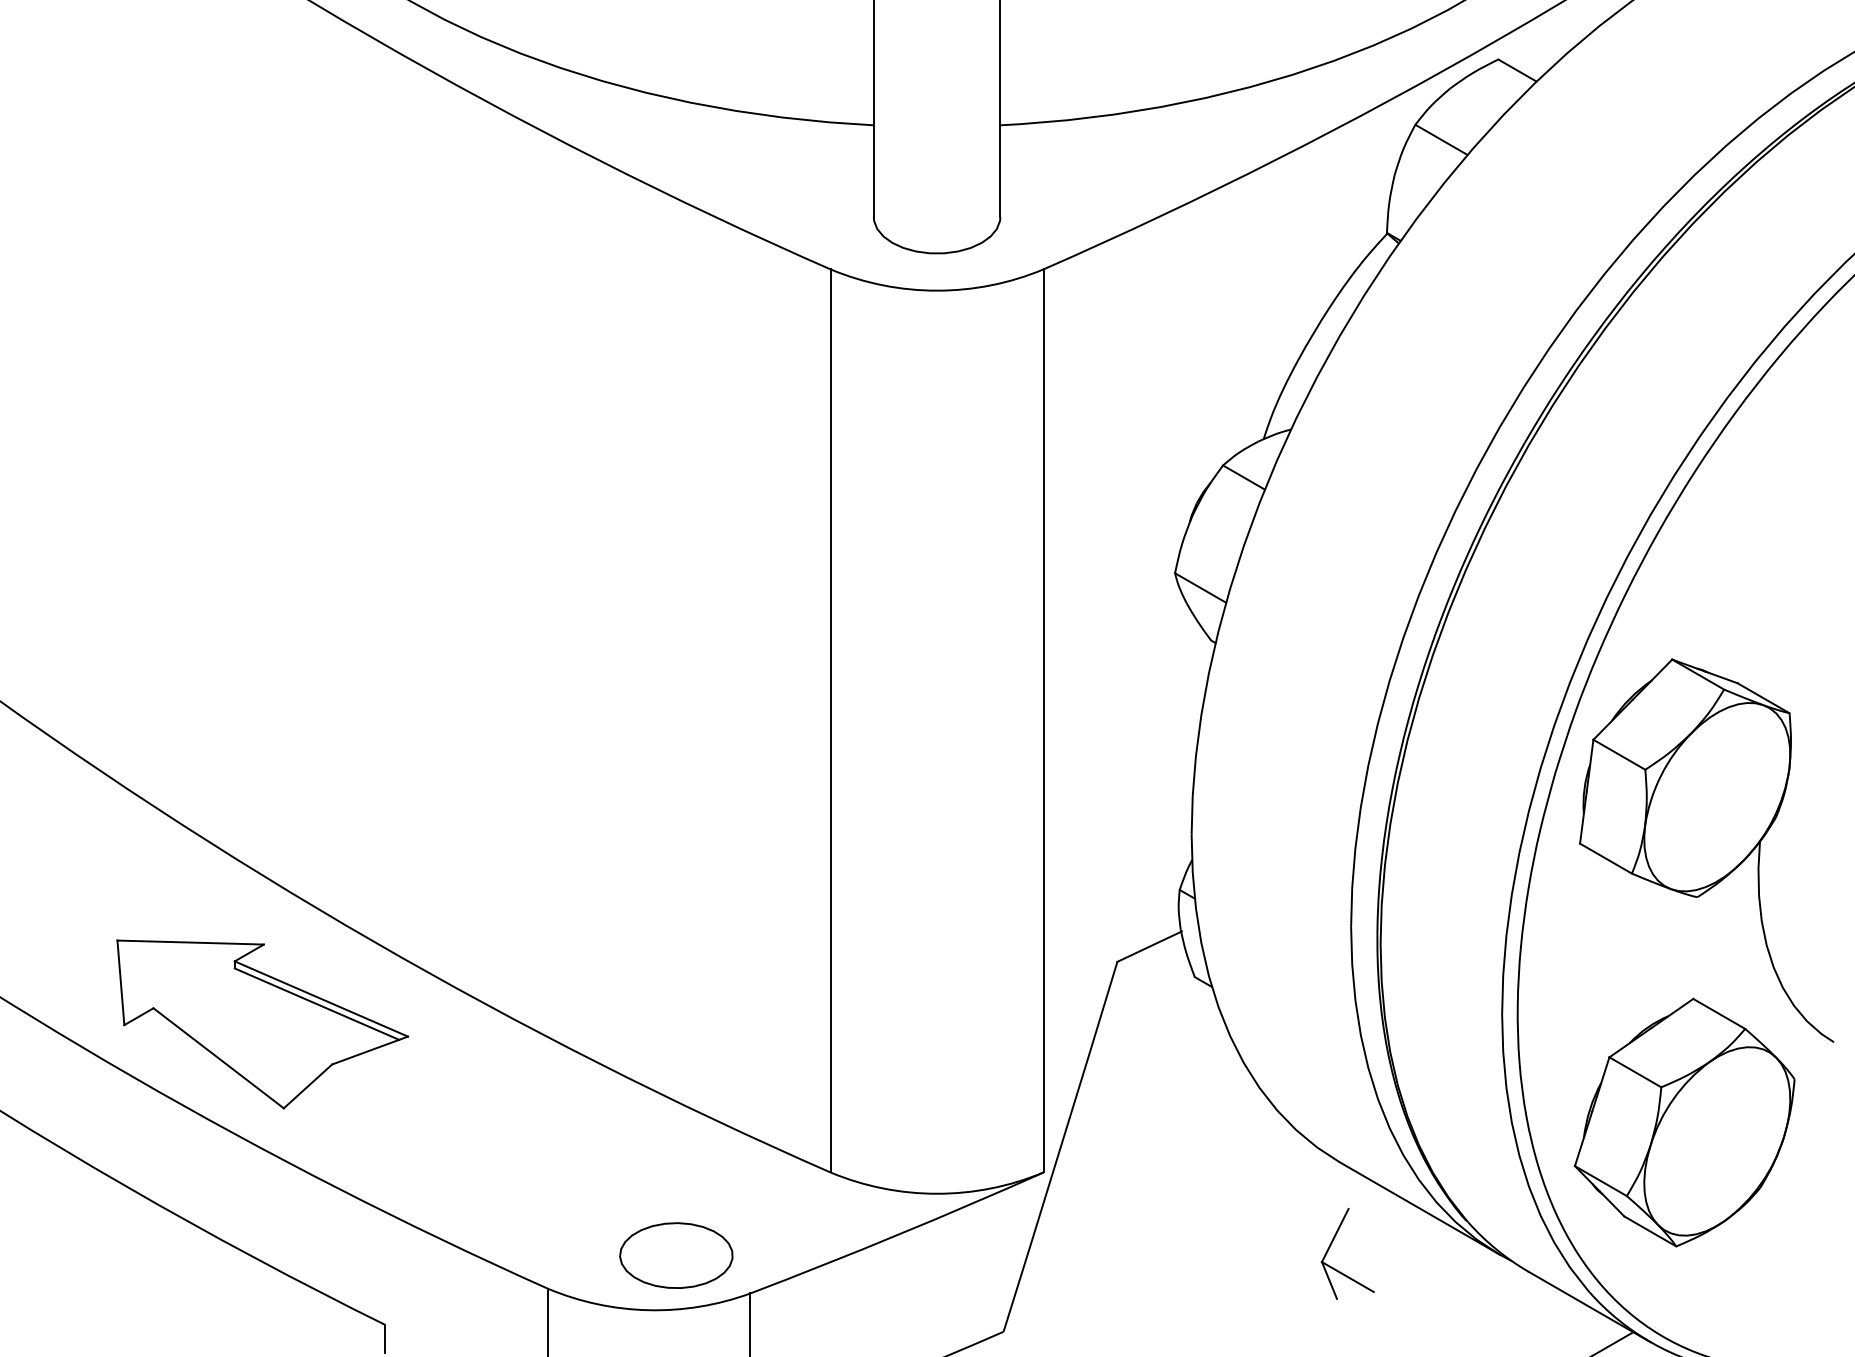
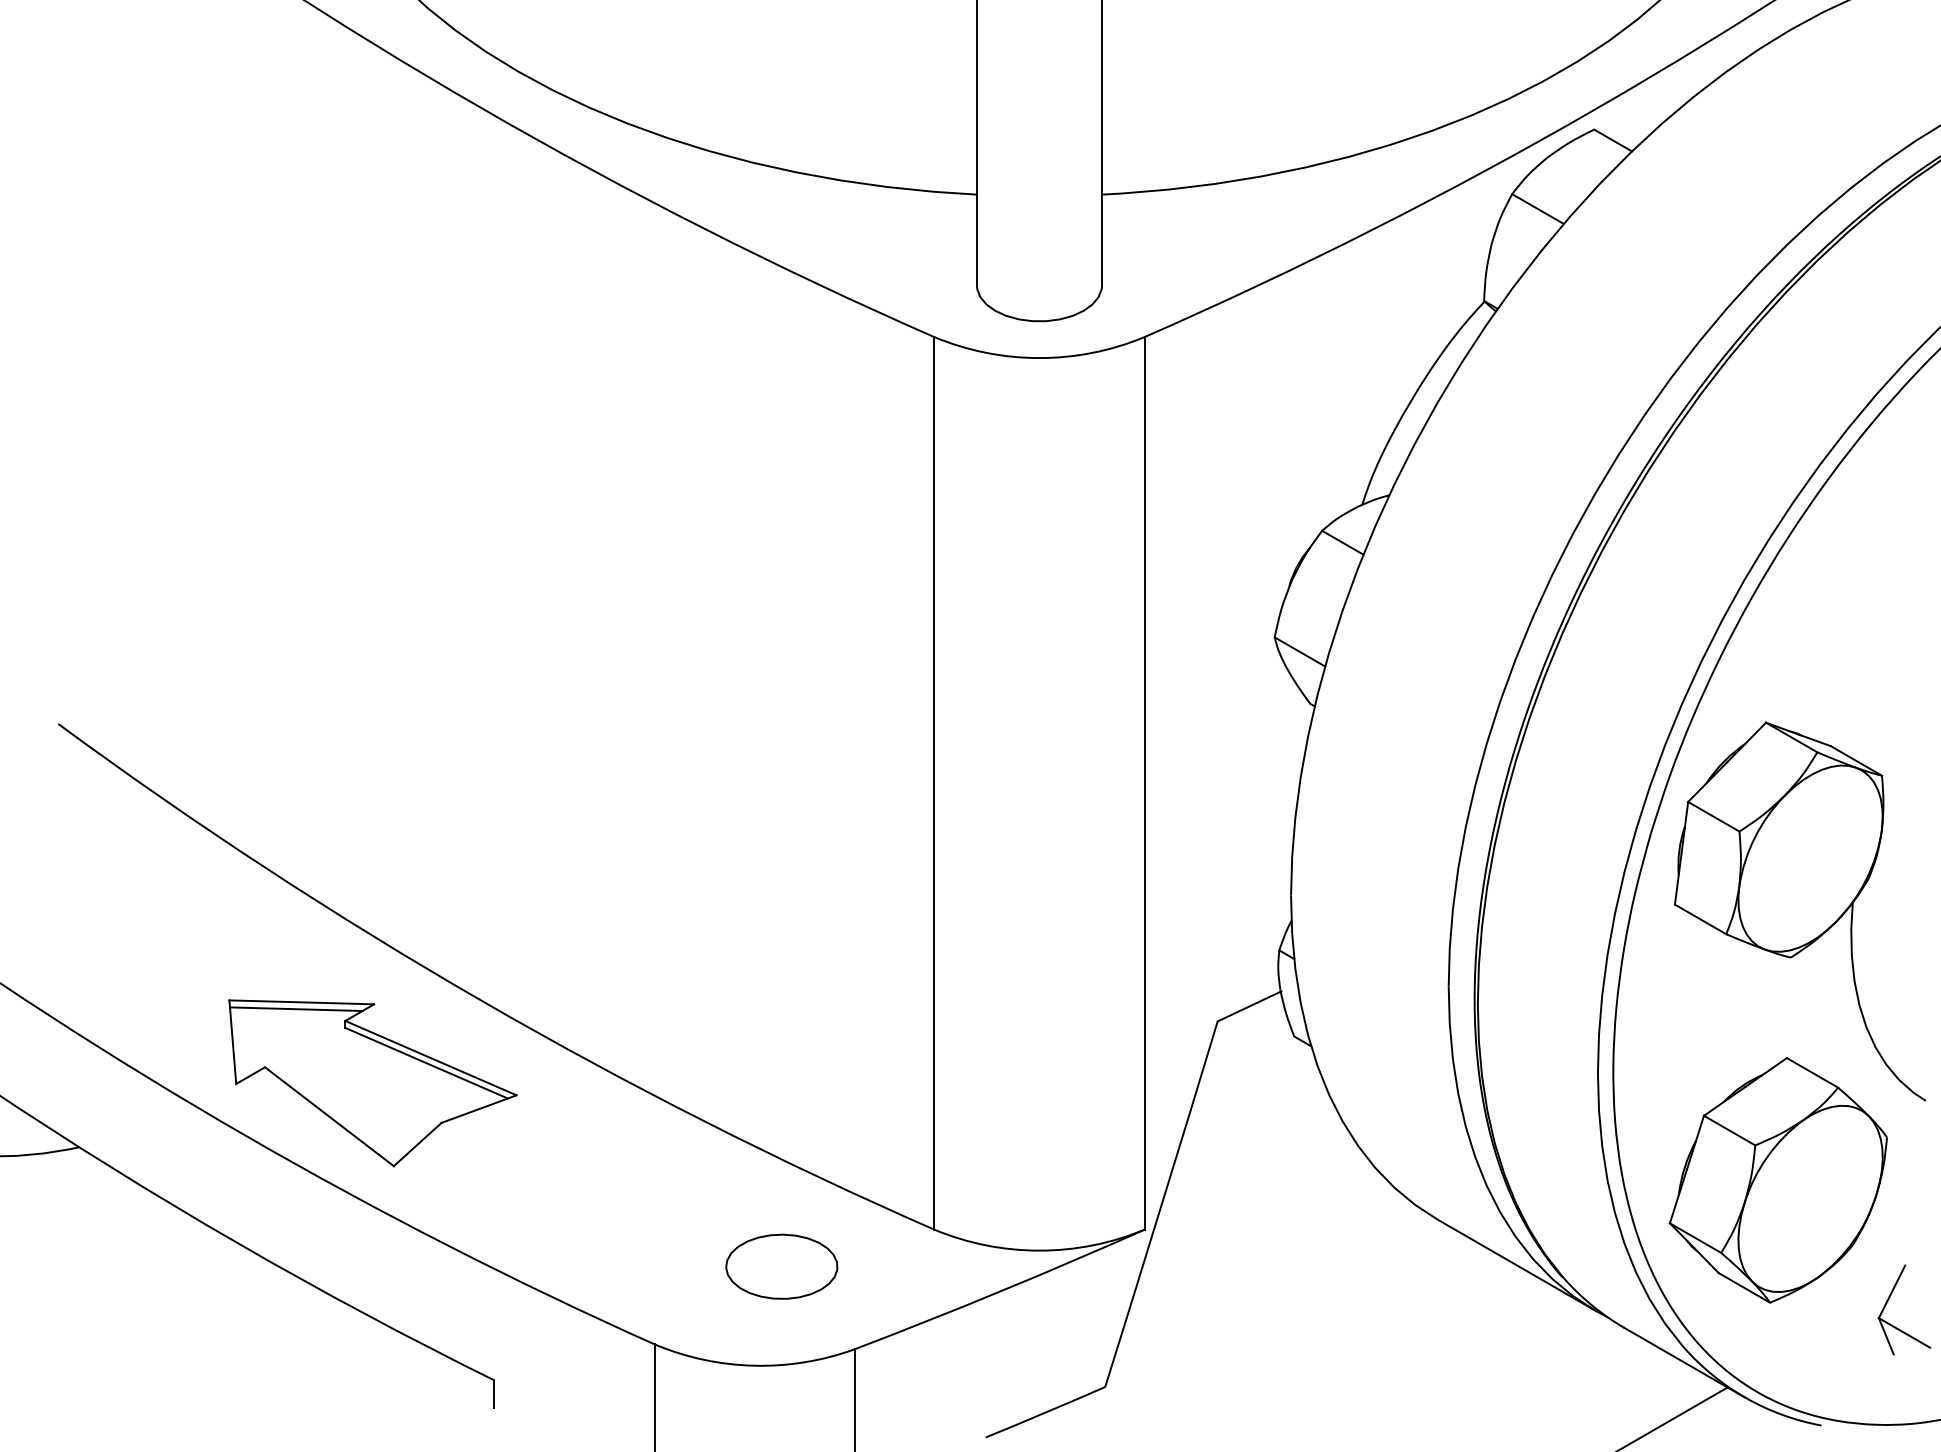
line: (184, 949) -> (295, 1009), added
part: (1331, 1245) -> (1888, 1301), moved
part: (676, 1255) -> (781, 1266), moved

